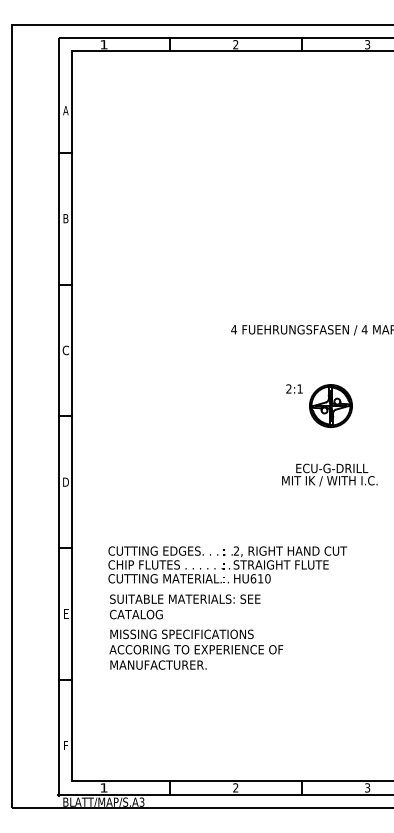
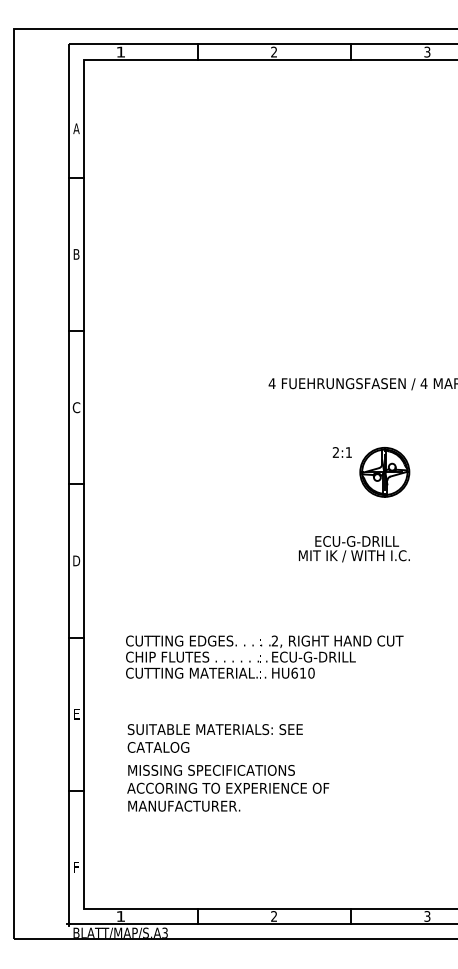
text: (329, 474) -> (354, 548), moved
text: (280, 564) -> (326, 656), STRAIGHT FLUTE -> ECU-G-DRILL
text: (196, 631) -> (228, 767), moved

